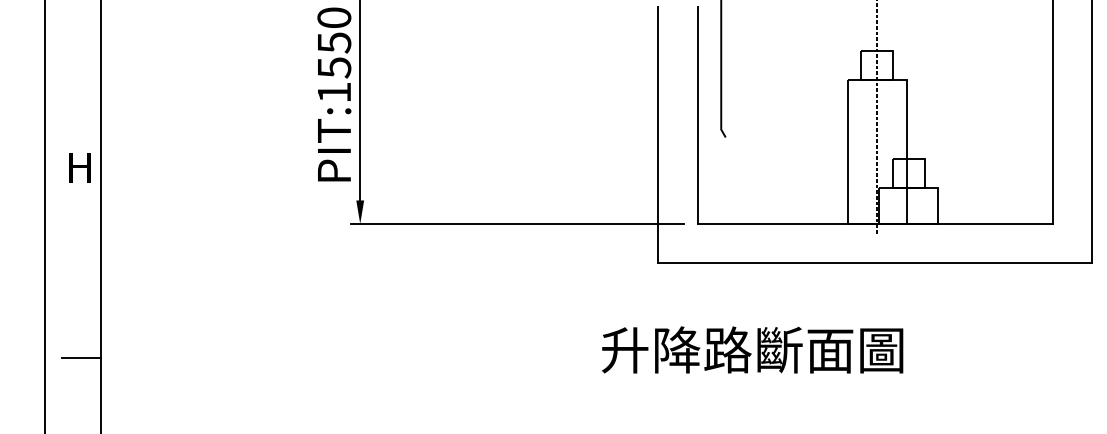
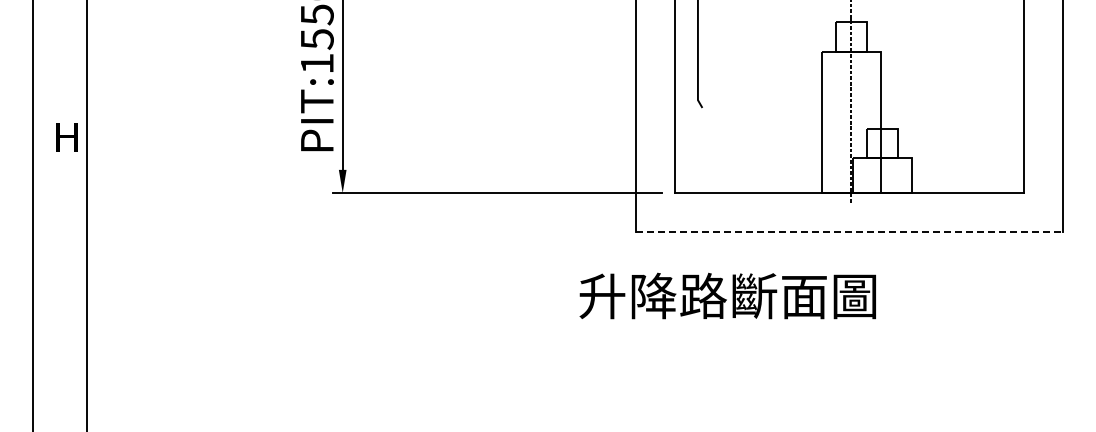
line: (875, 263) -> (849, 231), solid -> dashed
text: (752, 349) -> (727, 295), moved
line: (81, 357) -> (68, 324), removed

